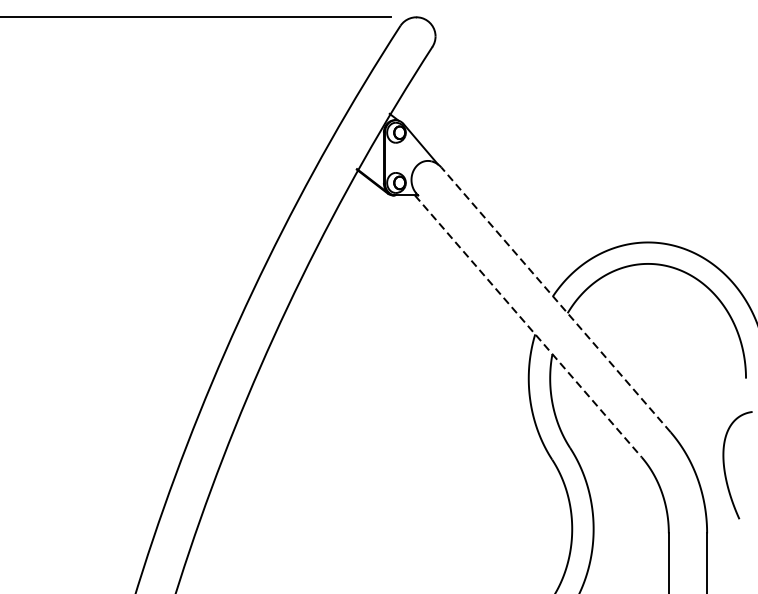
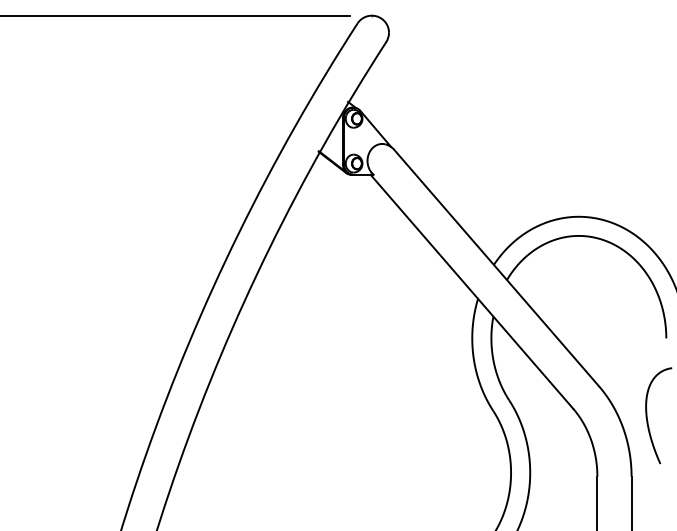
line: (555, 299) -> (496, 267), dashed -> solid
line: (527, 326) -> (471, 291), dashed -> solid

